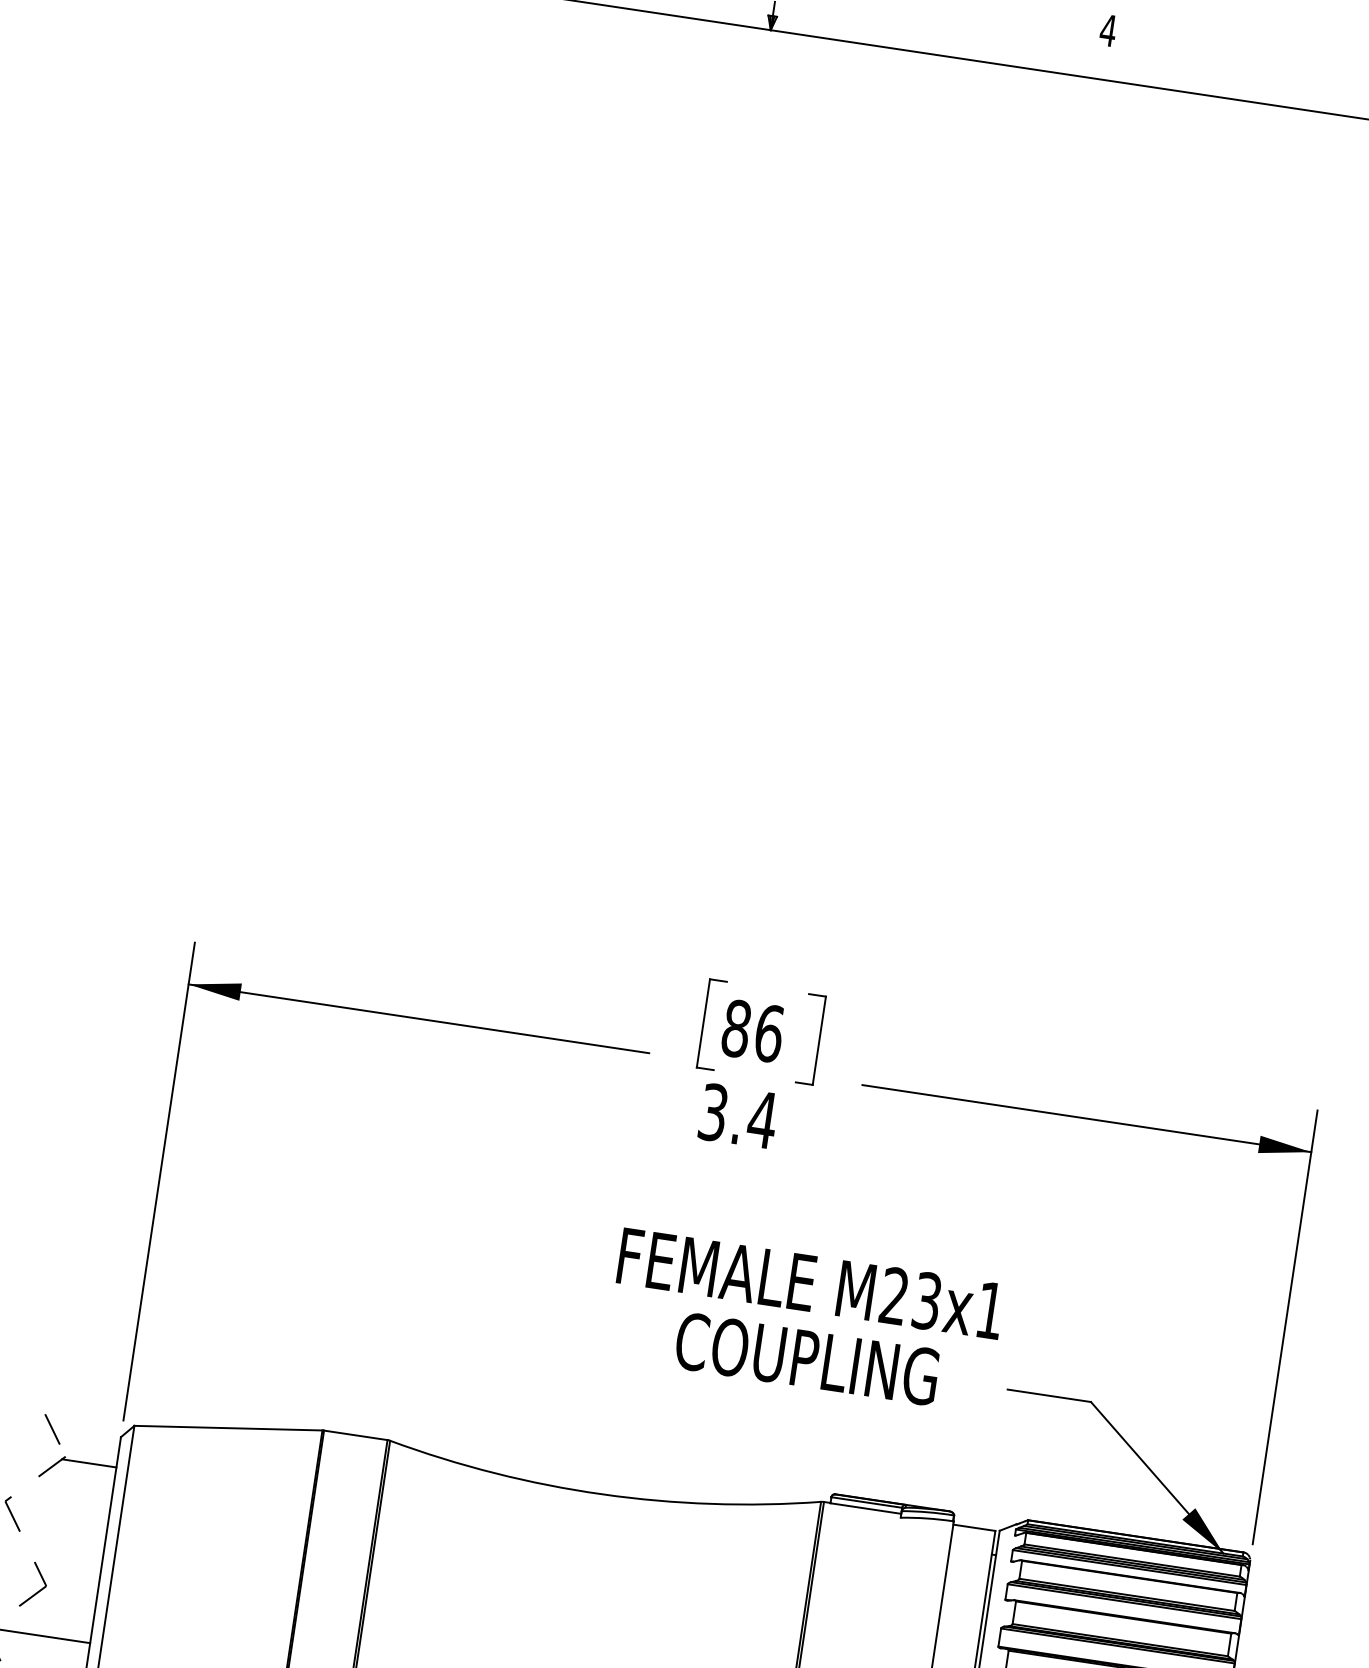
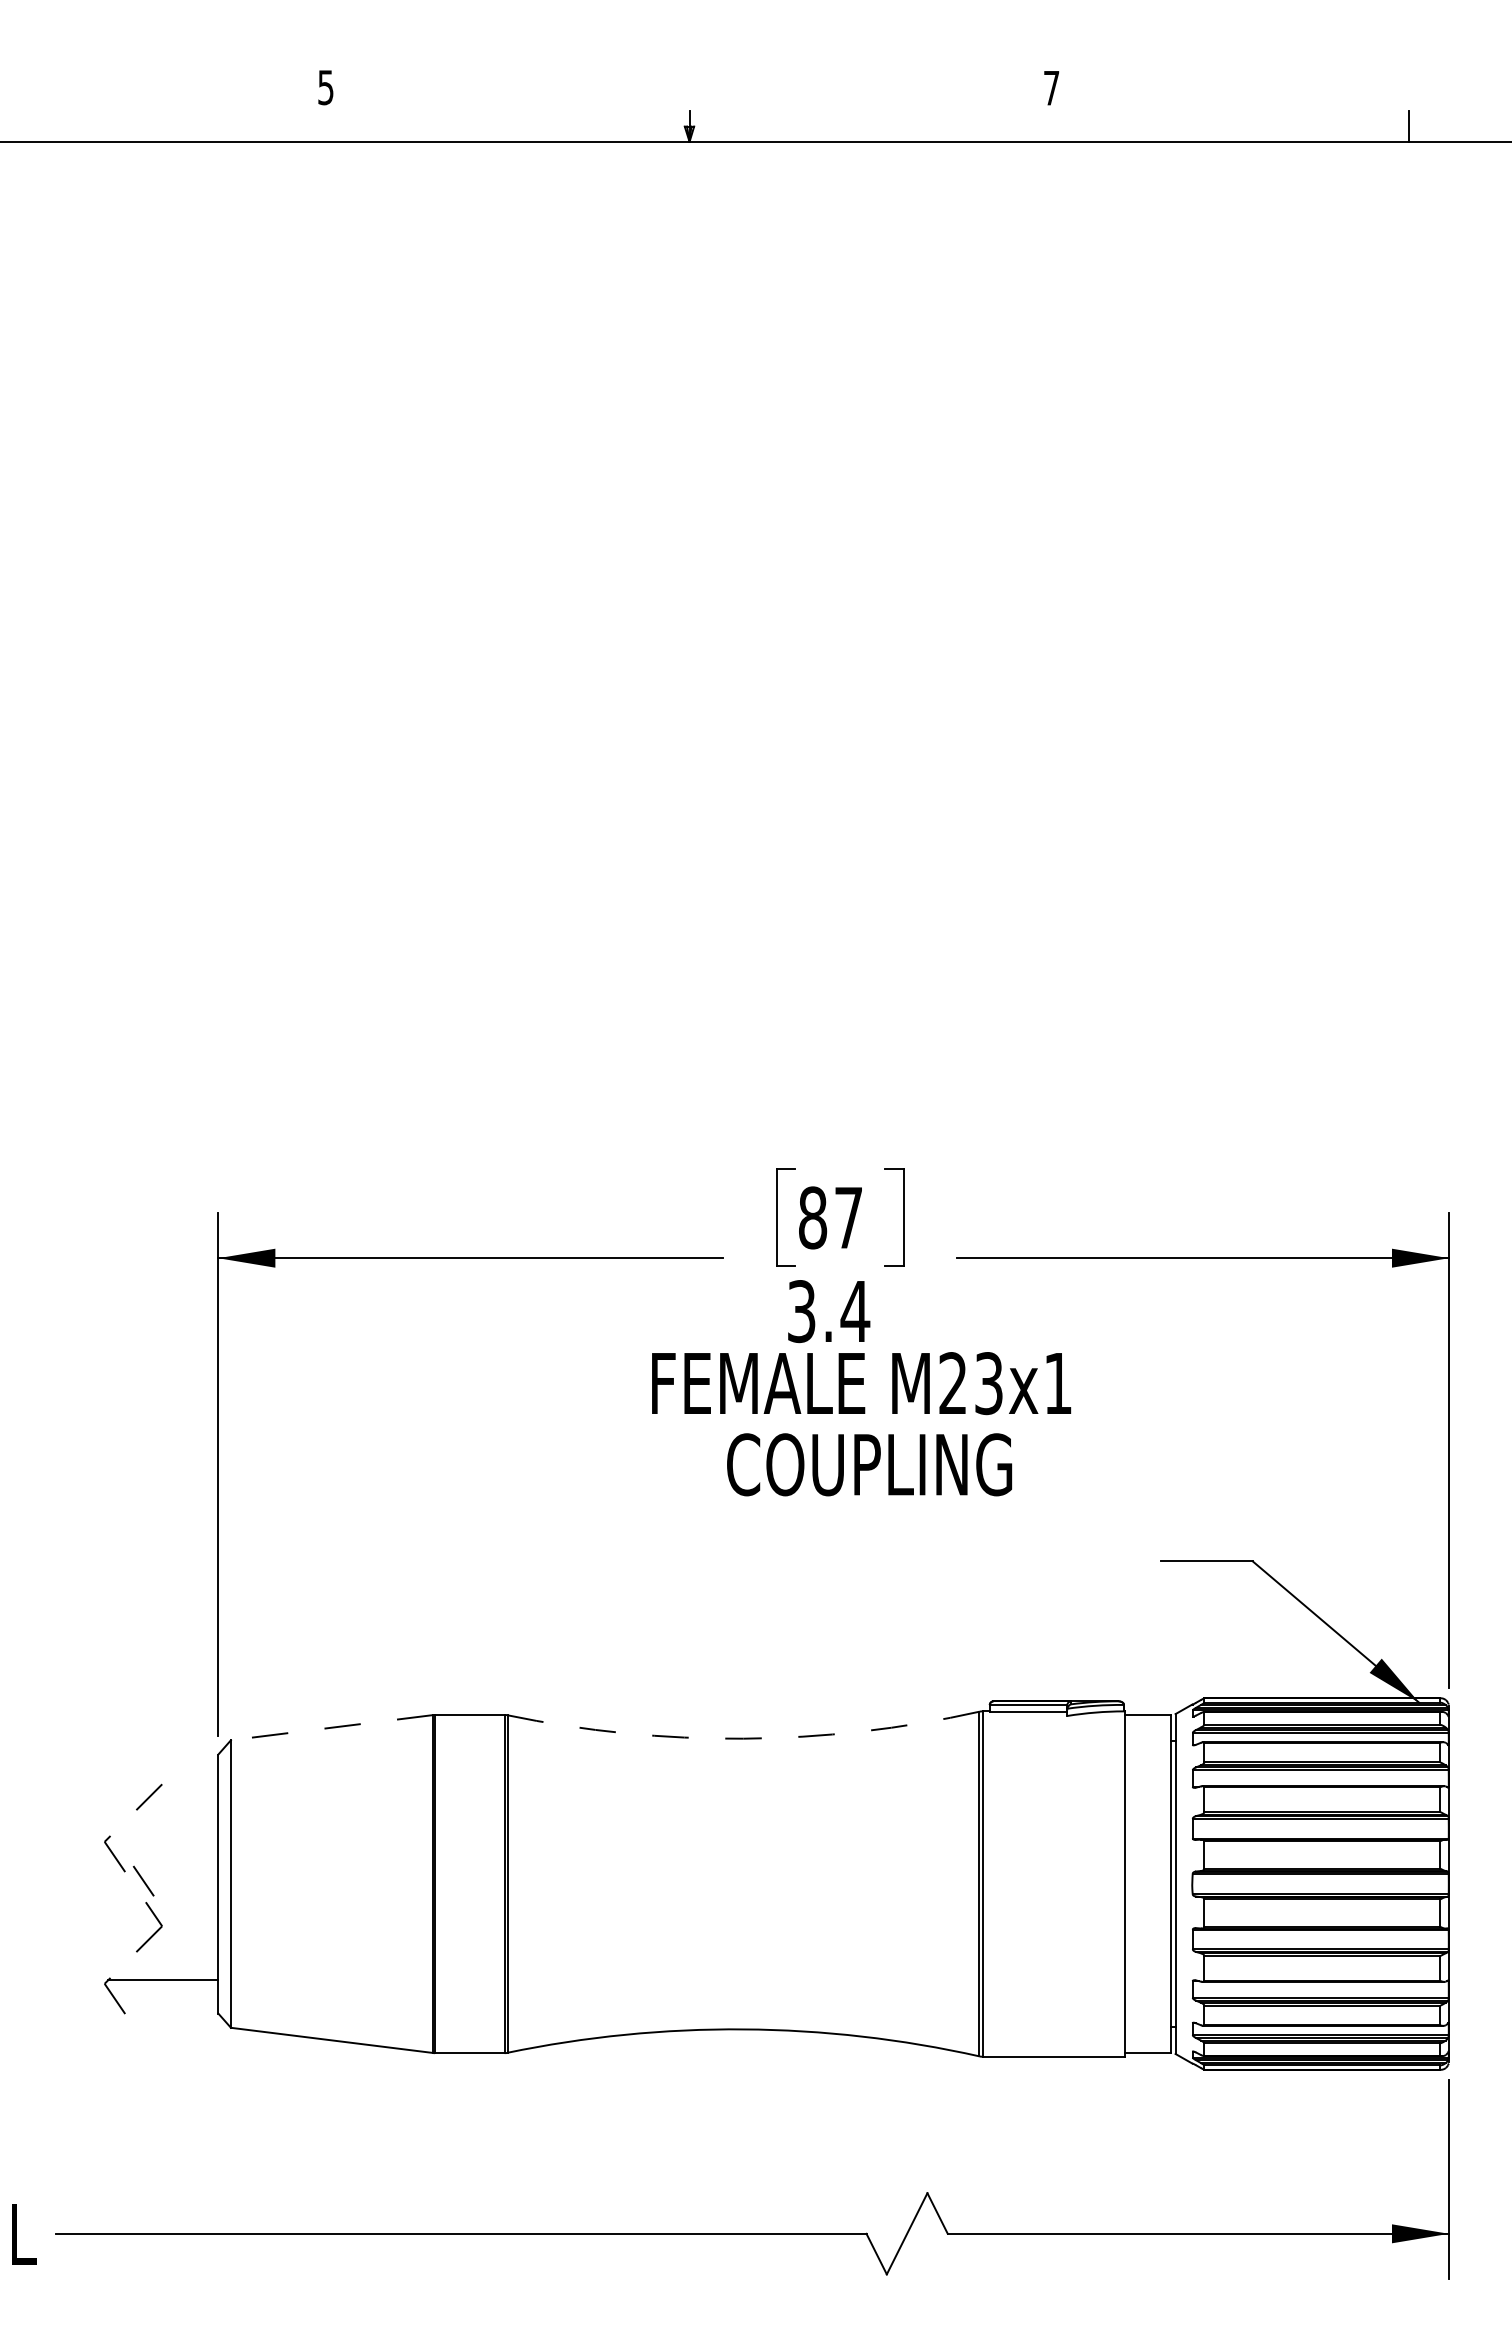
text: (1108, 30) -> (1051, 88), 4 -> 7
text: (769, 1033) -> (849, 1217), 86 -> 87
text: (805, 1321) -> (861, 1424), moved
line: (52, 1428) -> (143, 1880), moved
line: (228, 1428) -> (332, 1727), solid -> dashed
line: (89, 1463) -> (188, 1787), removed
arc: (602, 1494) -> (743, 1738), solid -> dashed

